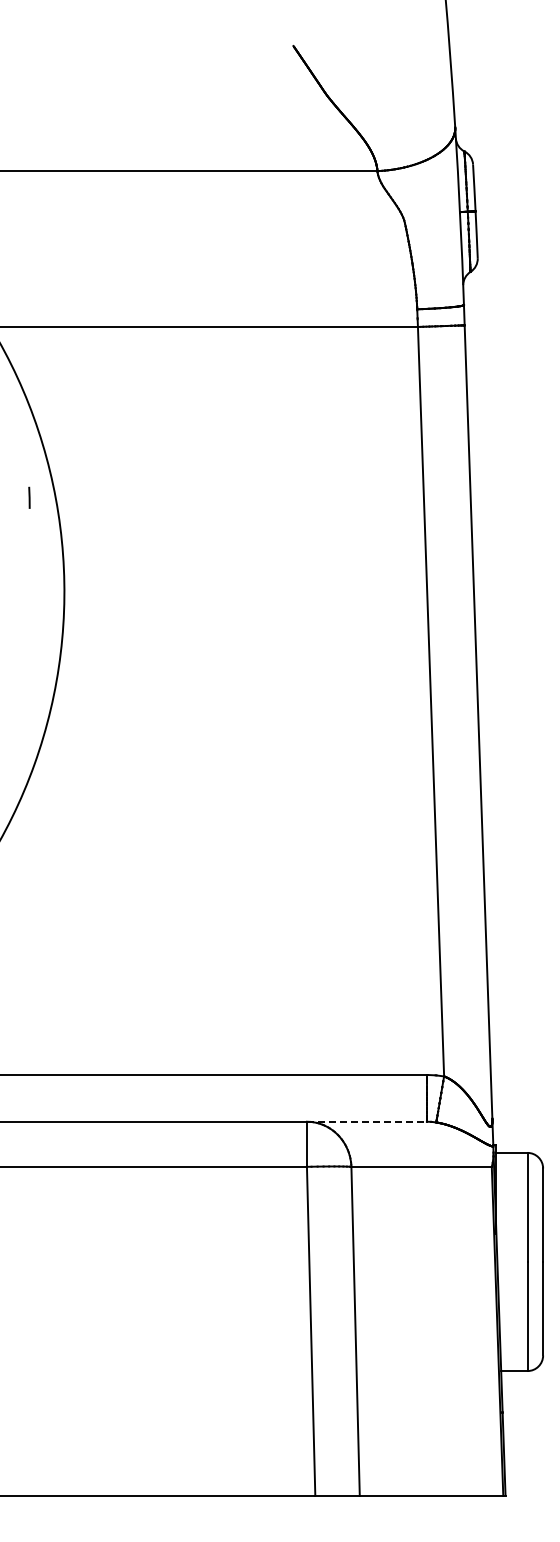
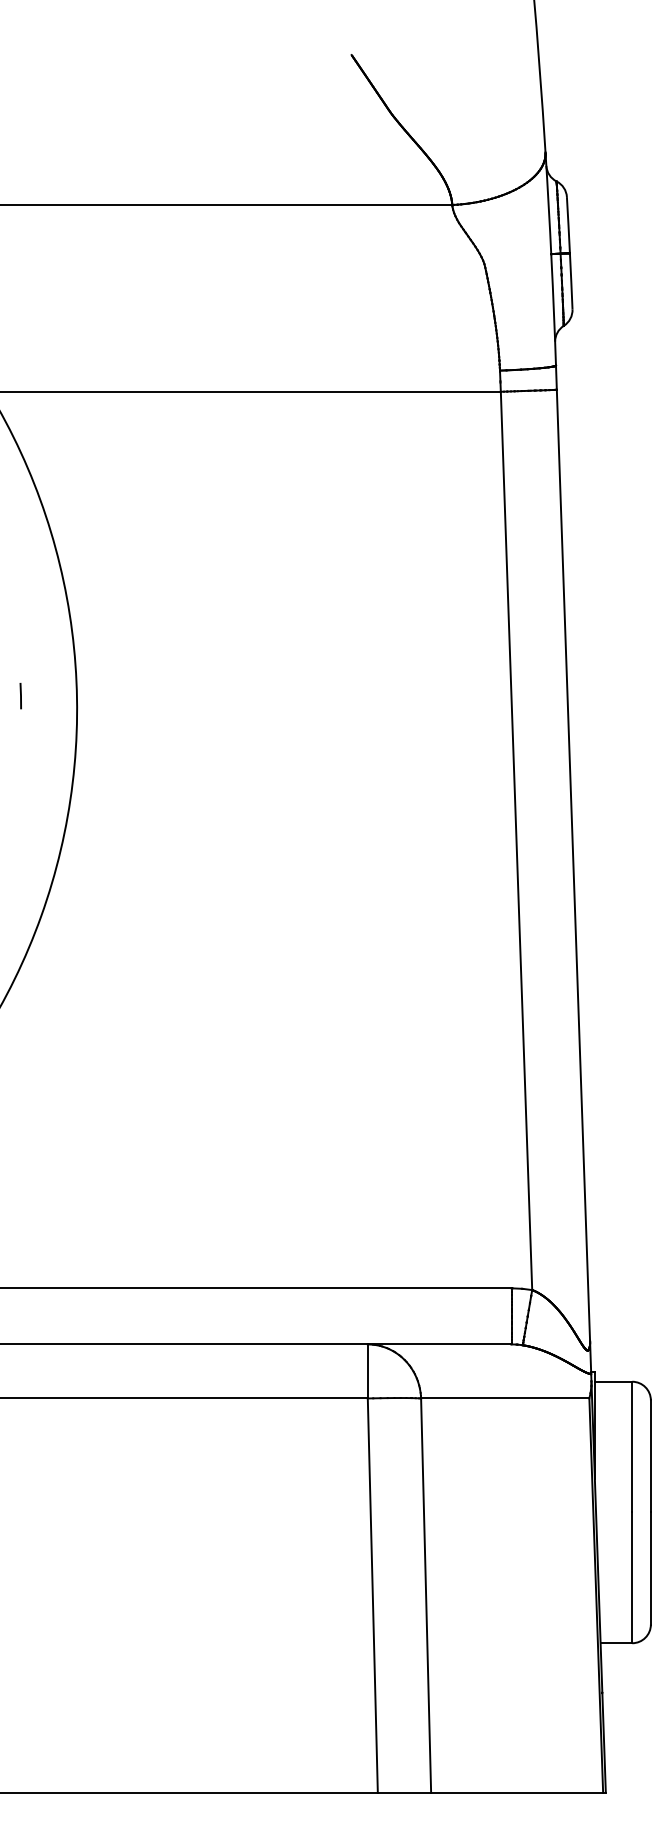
line: (29, 497) -> (20, 695), moved
line: (366, 1121) -> (439, 1344), dashed -> solid

